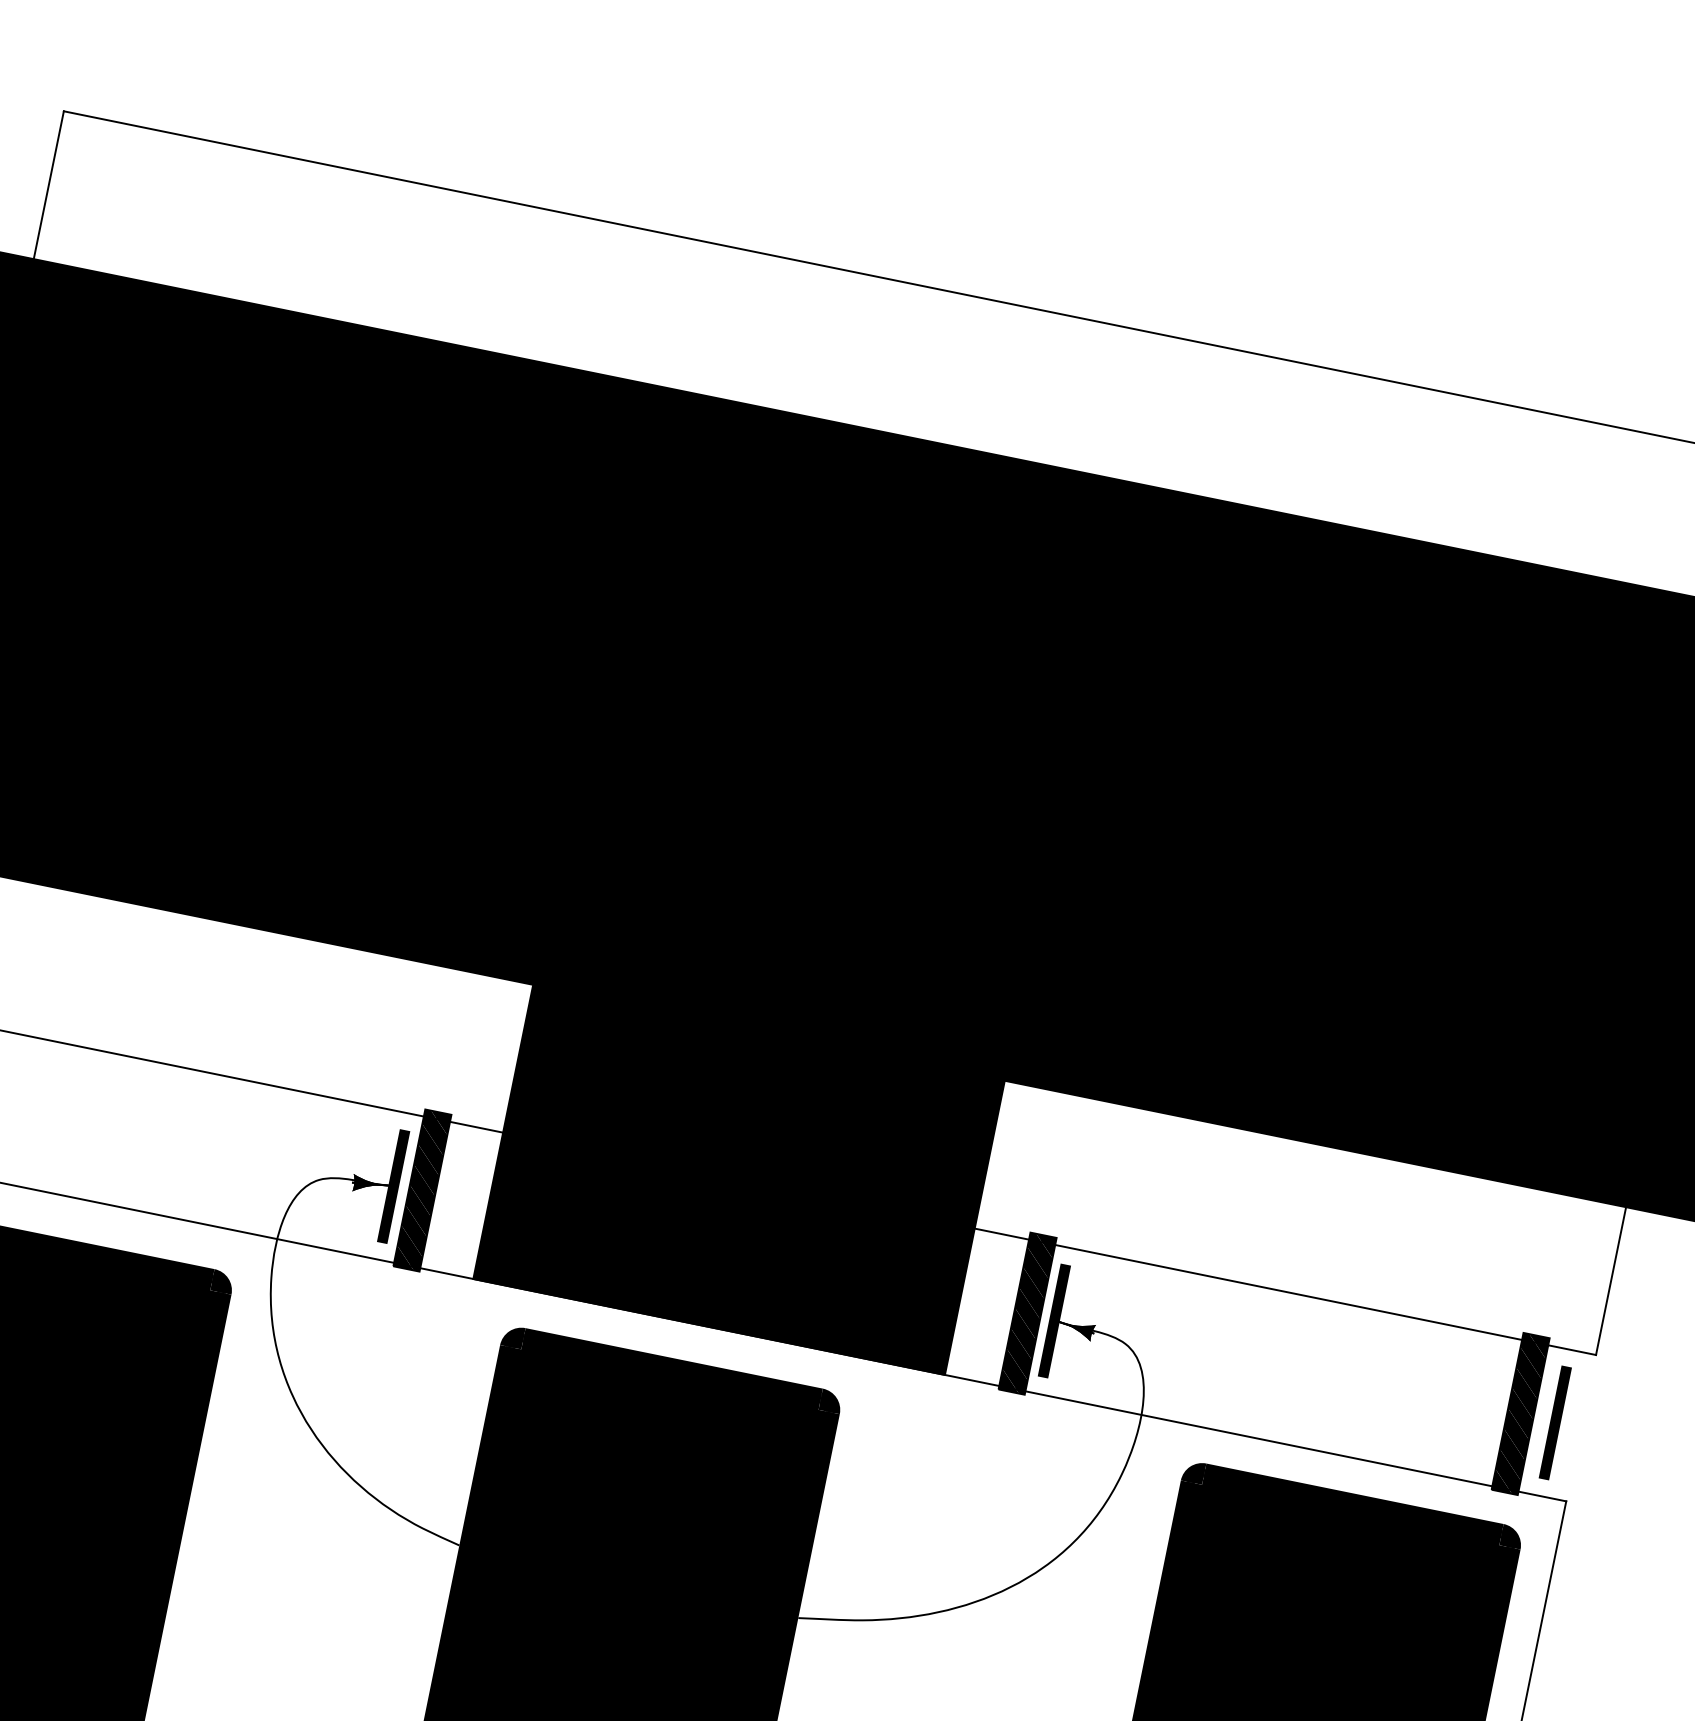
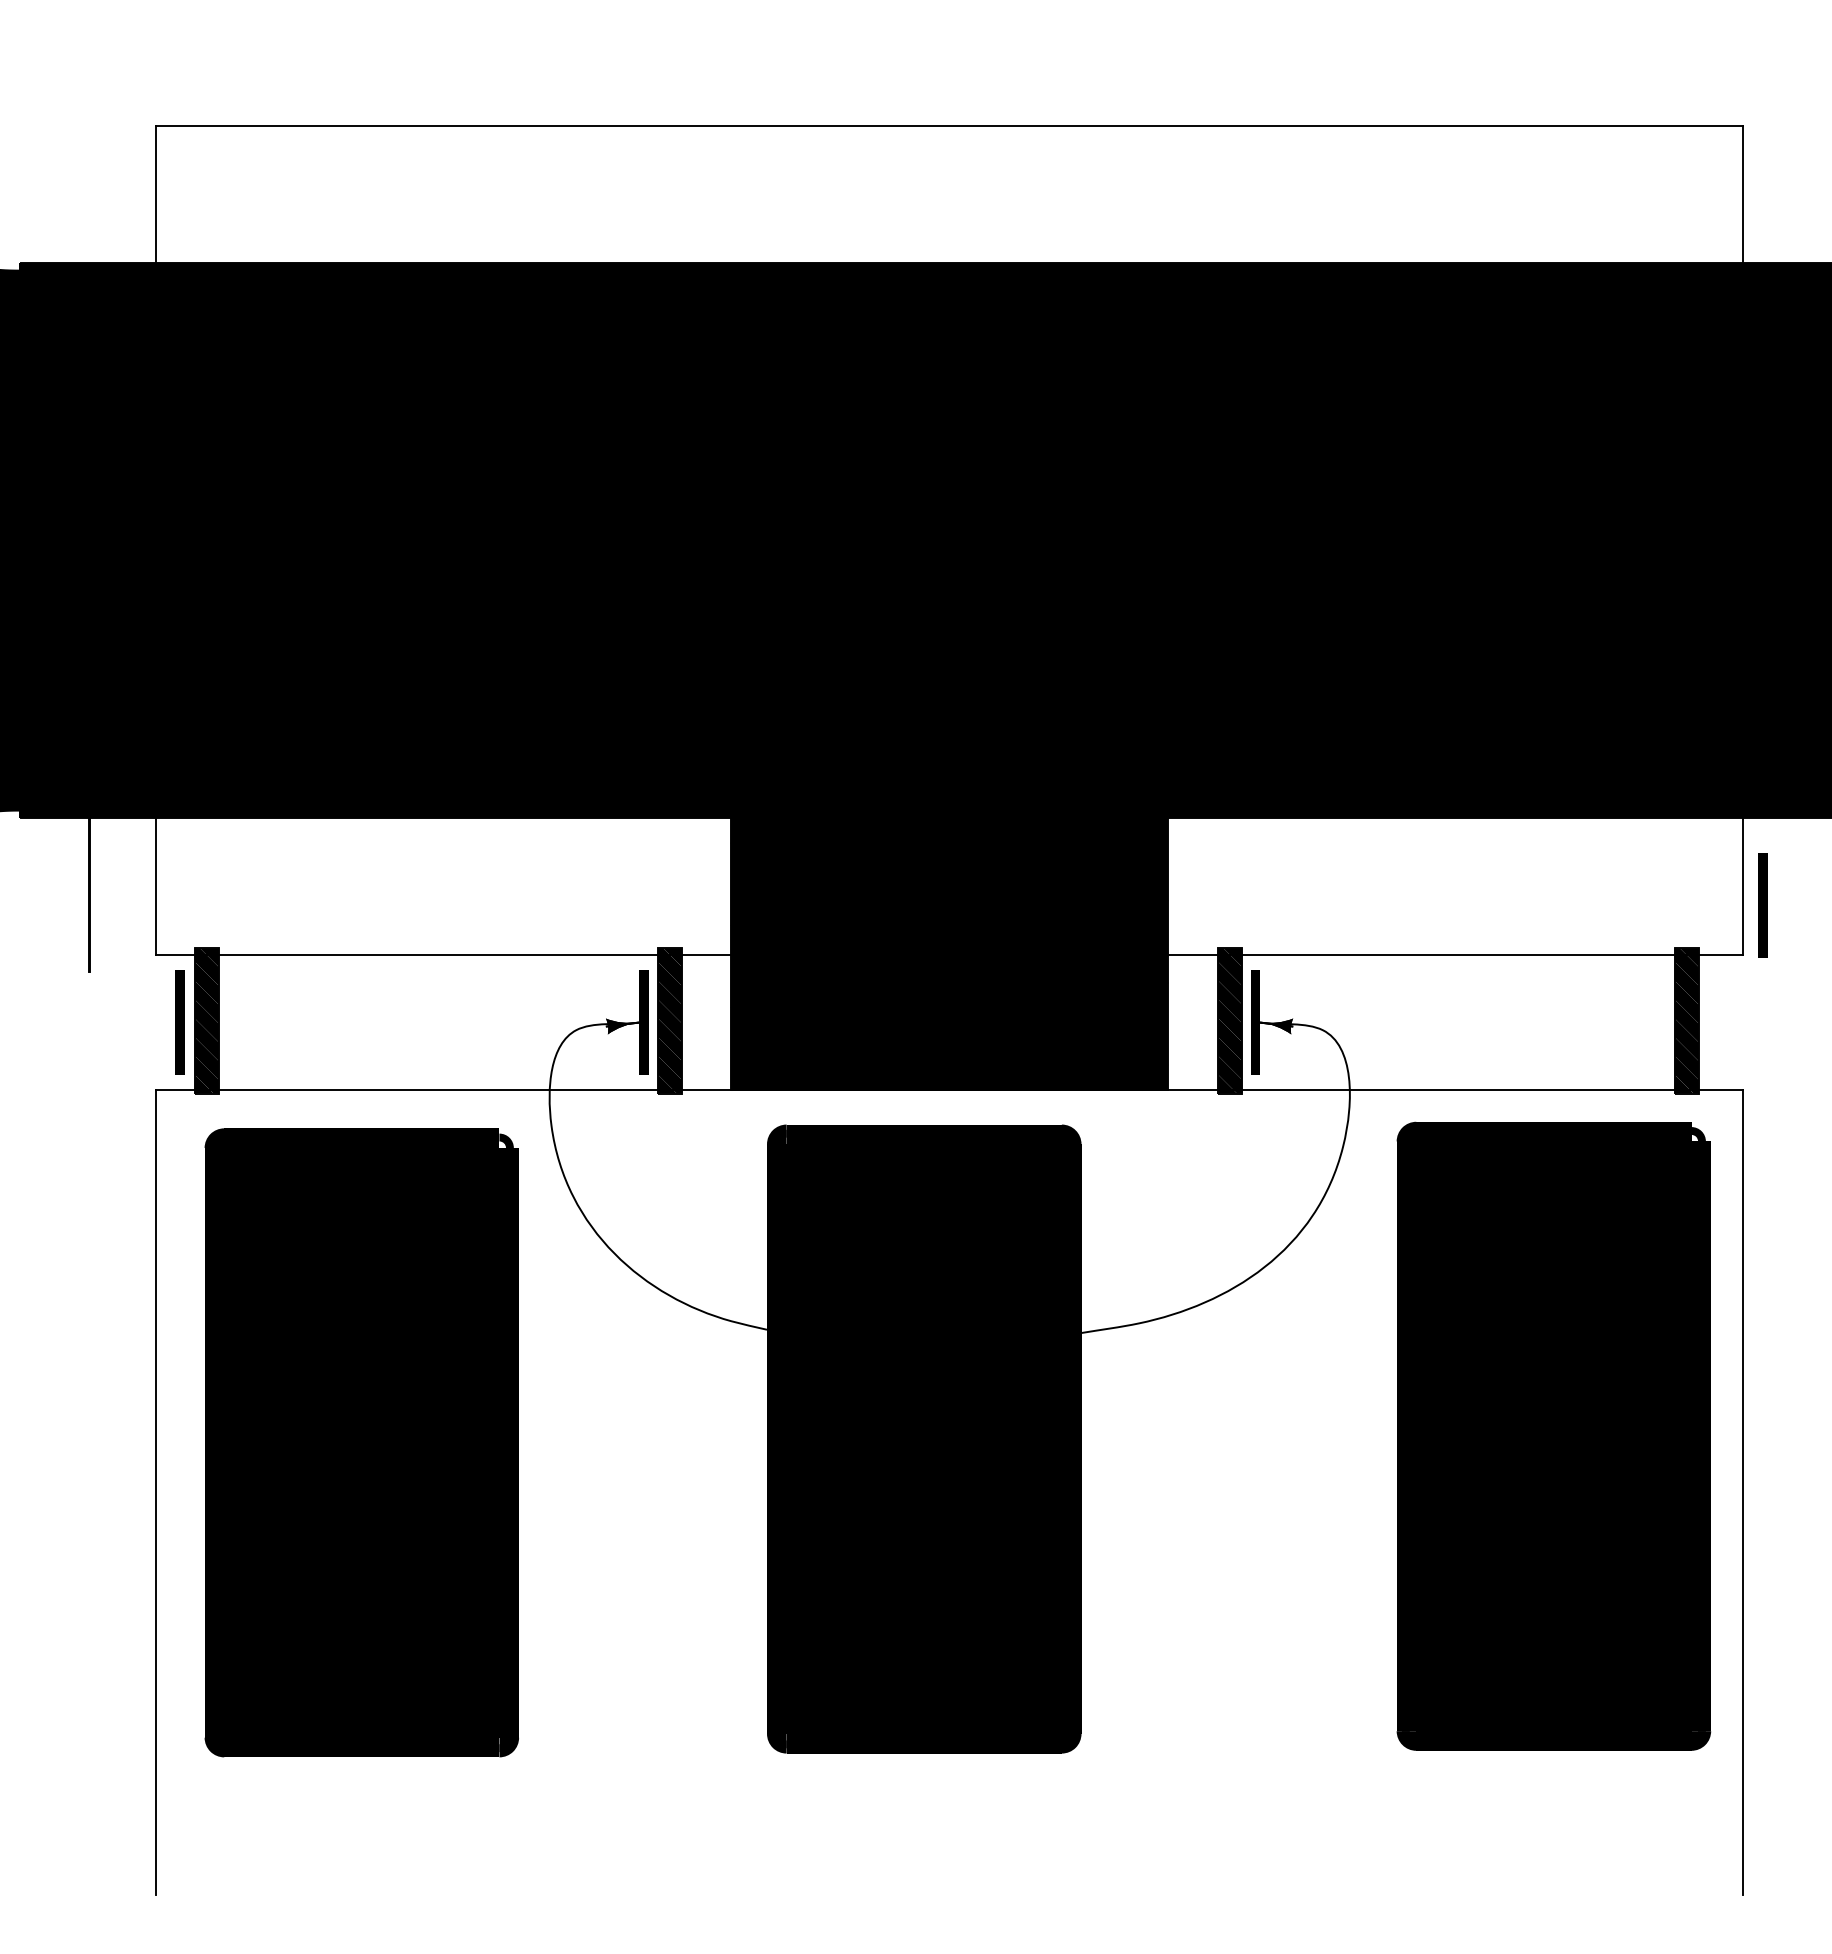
fill: (223, 1282) -> (509, 1138), removed
part: (1554, 1422) -> (1762, 905), moved
fill: (1512, 1536) -> (1701, 1131), removed

